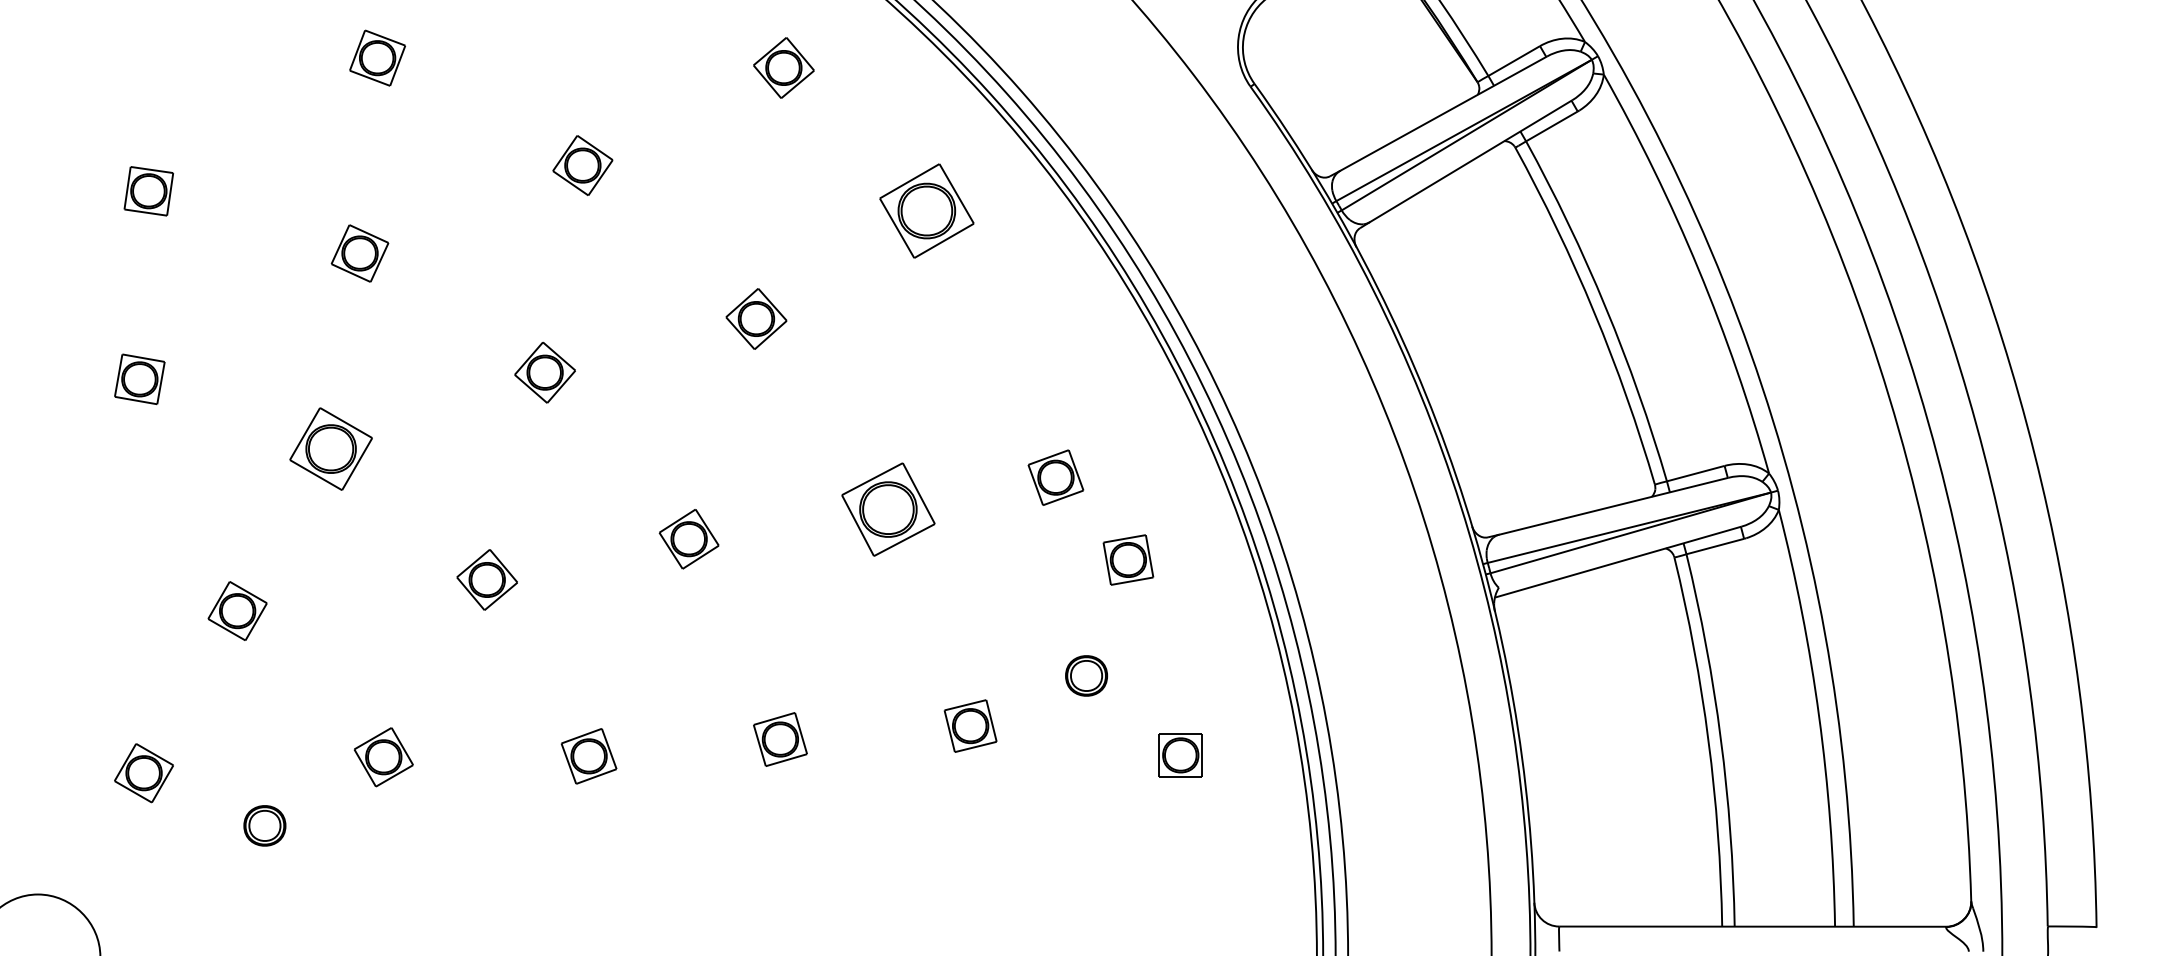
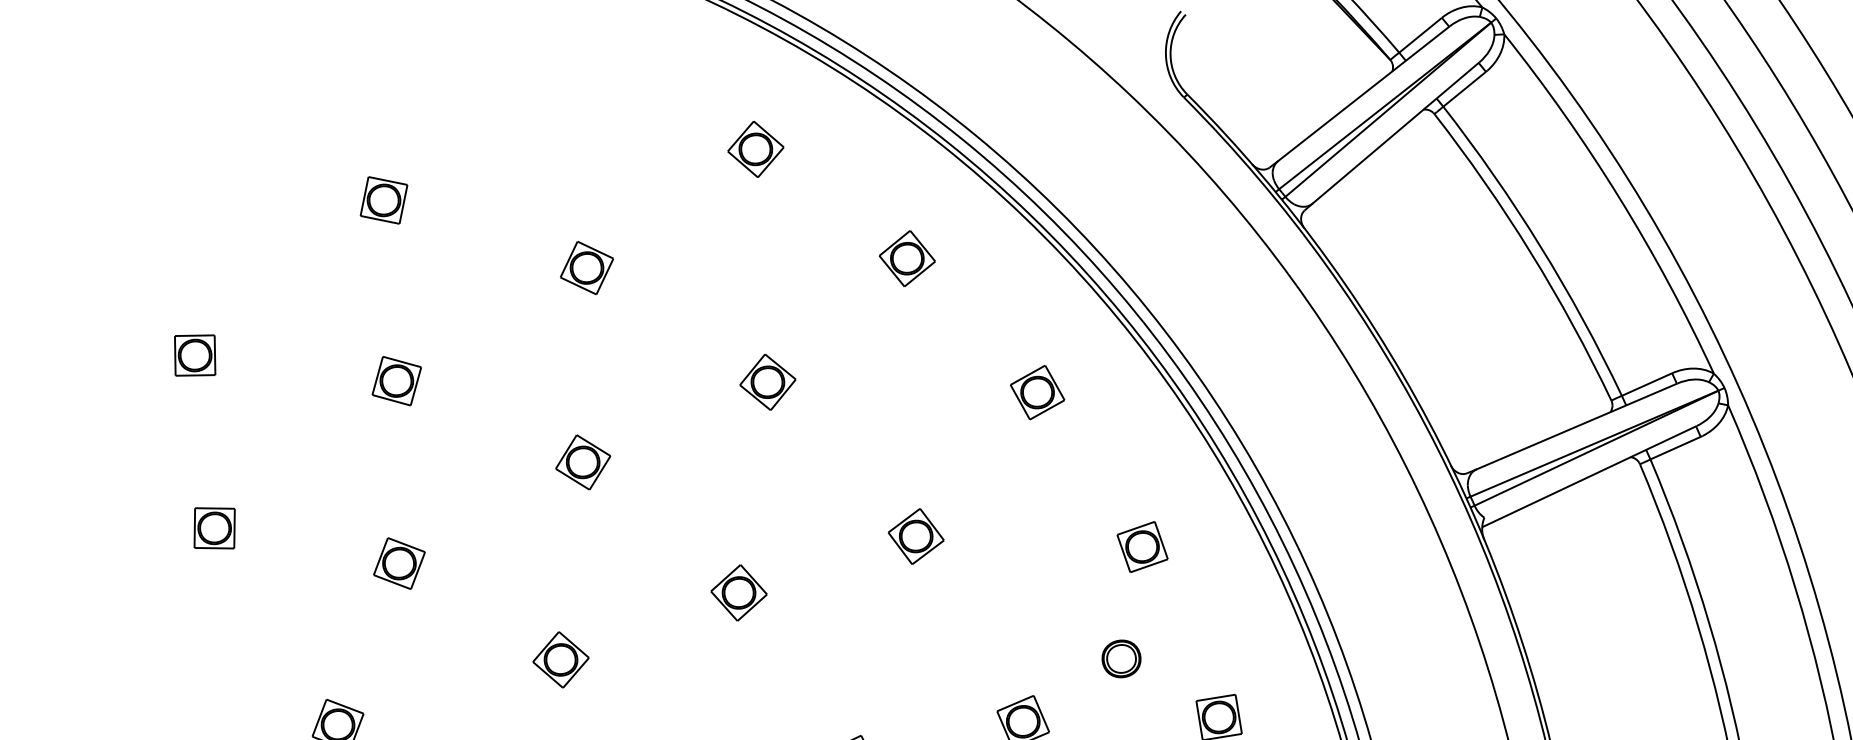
part: (926, 210) -> (906, 258), size x0.62
part: (331, 448) -> (399, 563), size x0.71
part: (1055, 477) -> (1037, 392), moved
part: (887, 509) -> (915, 536), size x0.62

